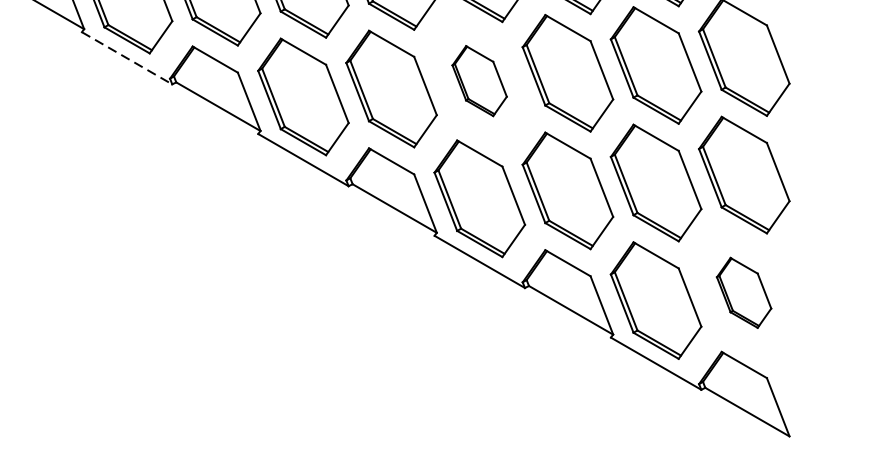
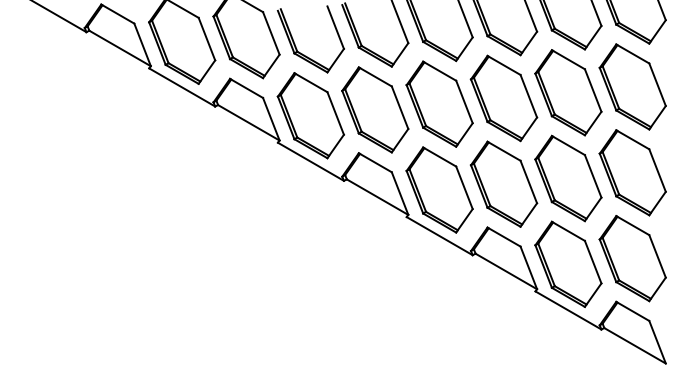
line: (127, 58) -> (182, 87), dashed -> solid
part: (479, 80) -> (439, 103), size x1.67
part: (743, 292) -> (632, 258), size x1.67

